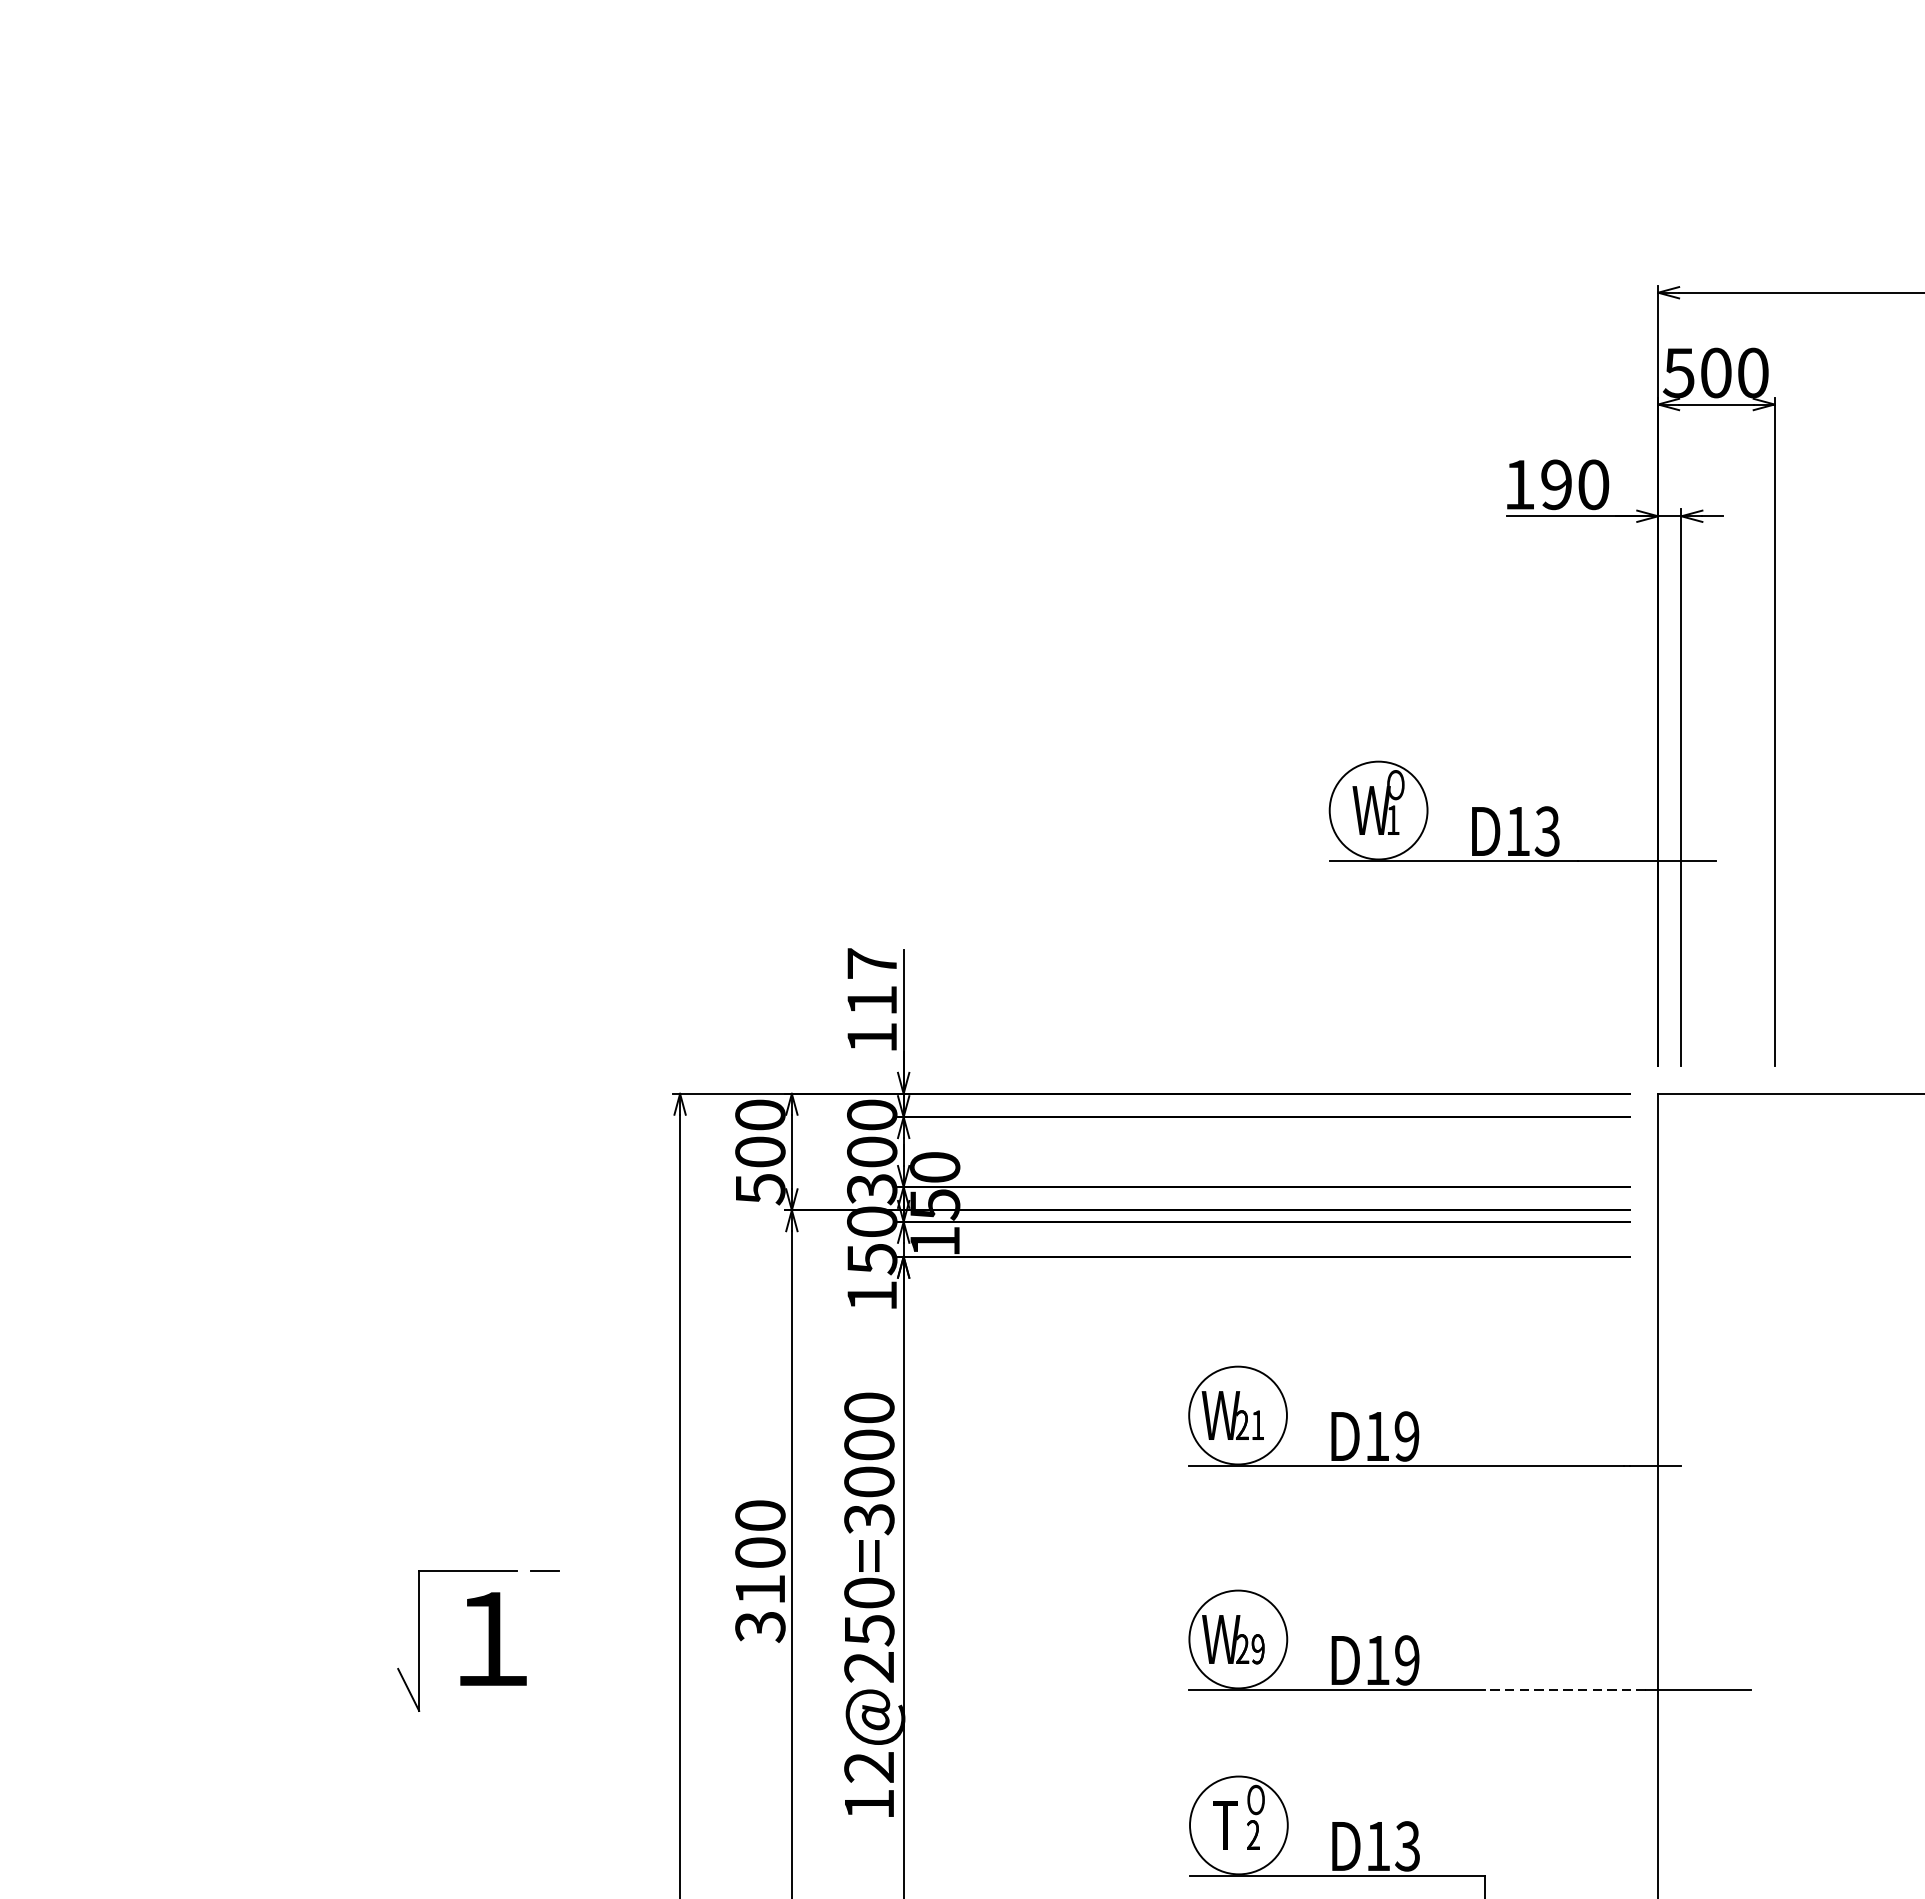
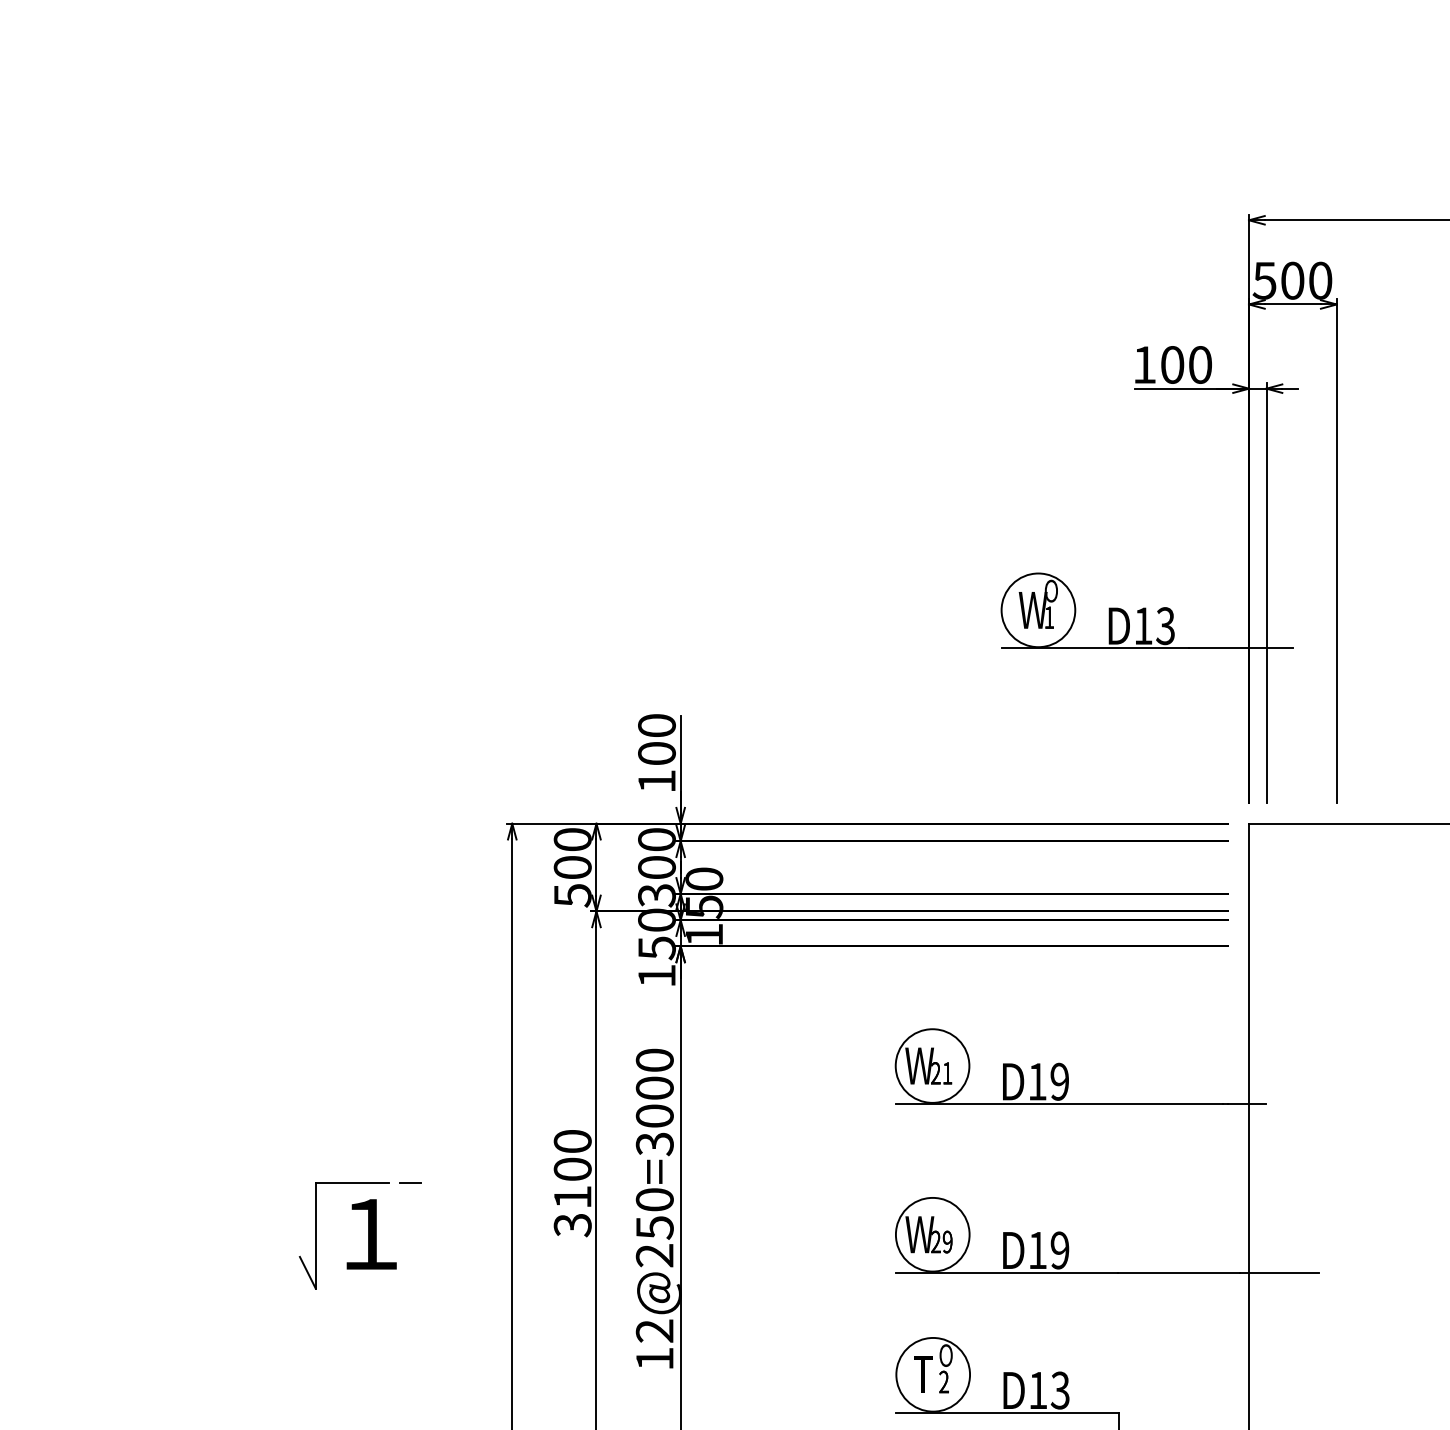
text: (1556, 484) -> (1172, 364), 190 -> 100
text: (871, 982) -> (656, 739), 117 -> 100
line: (1565, 1689) -> (1179, 1272), dashed -> solid

